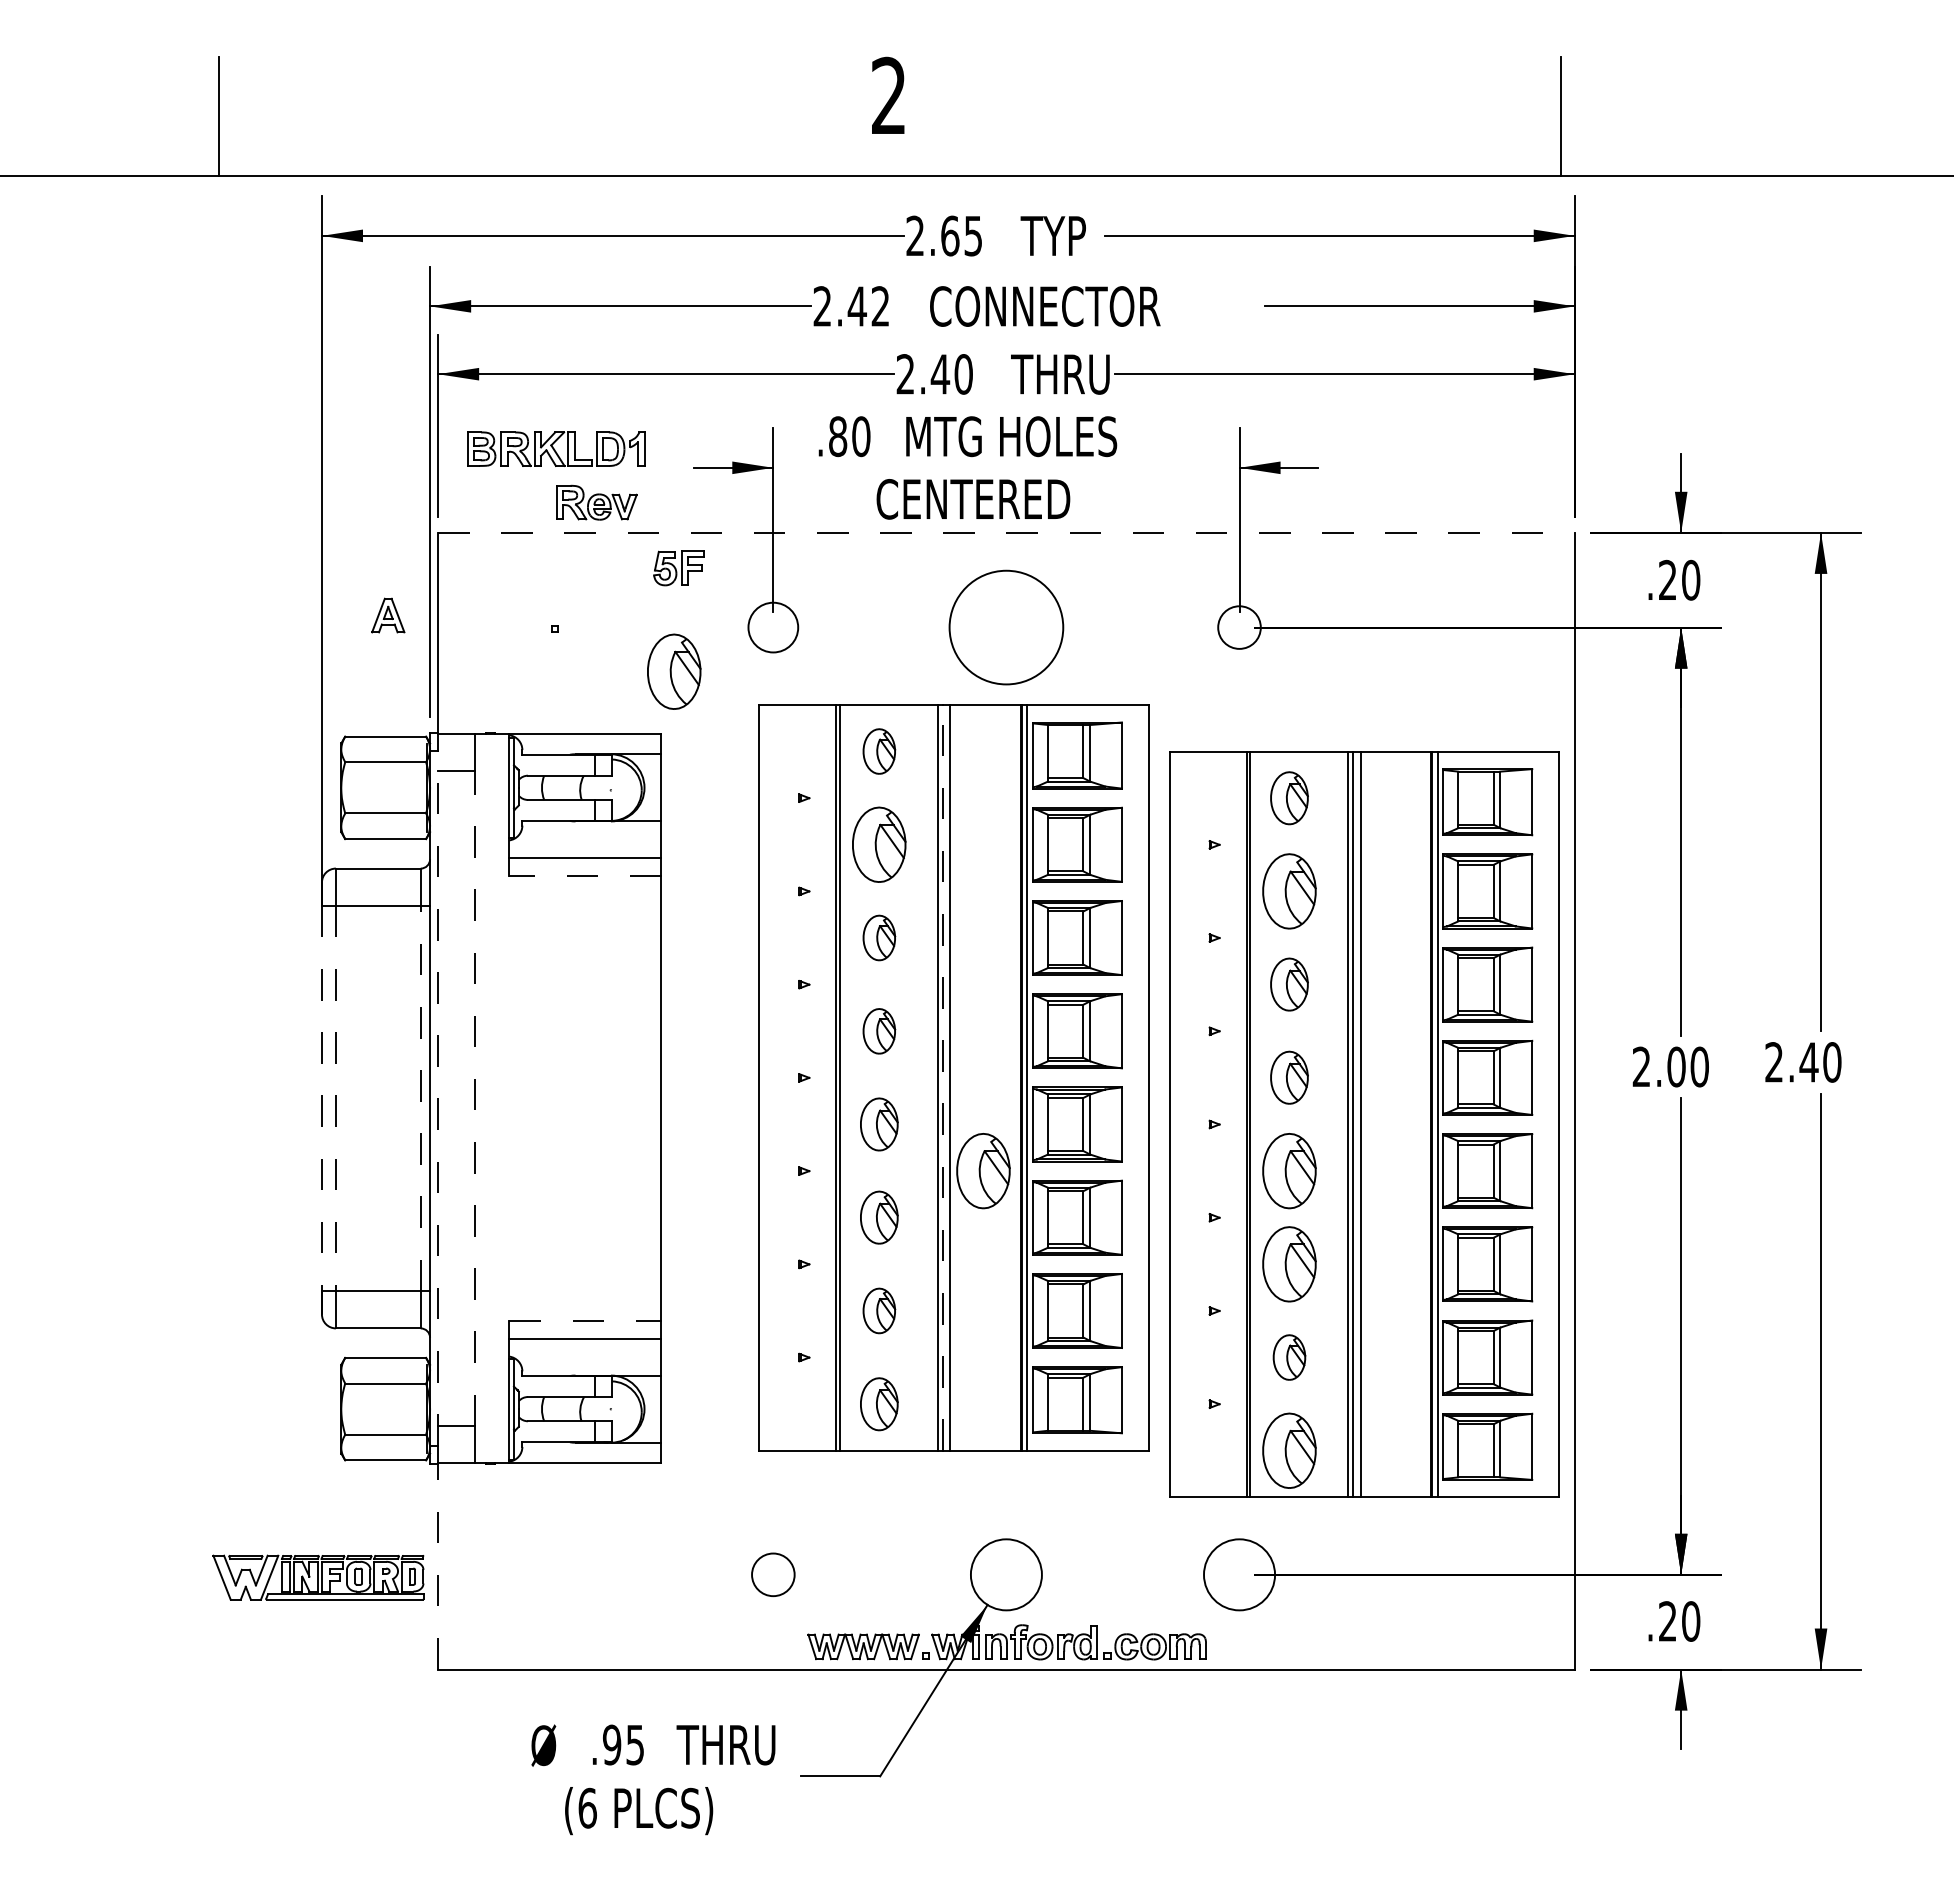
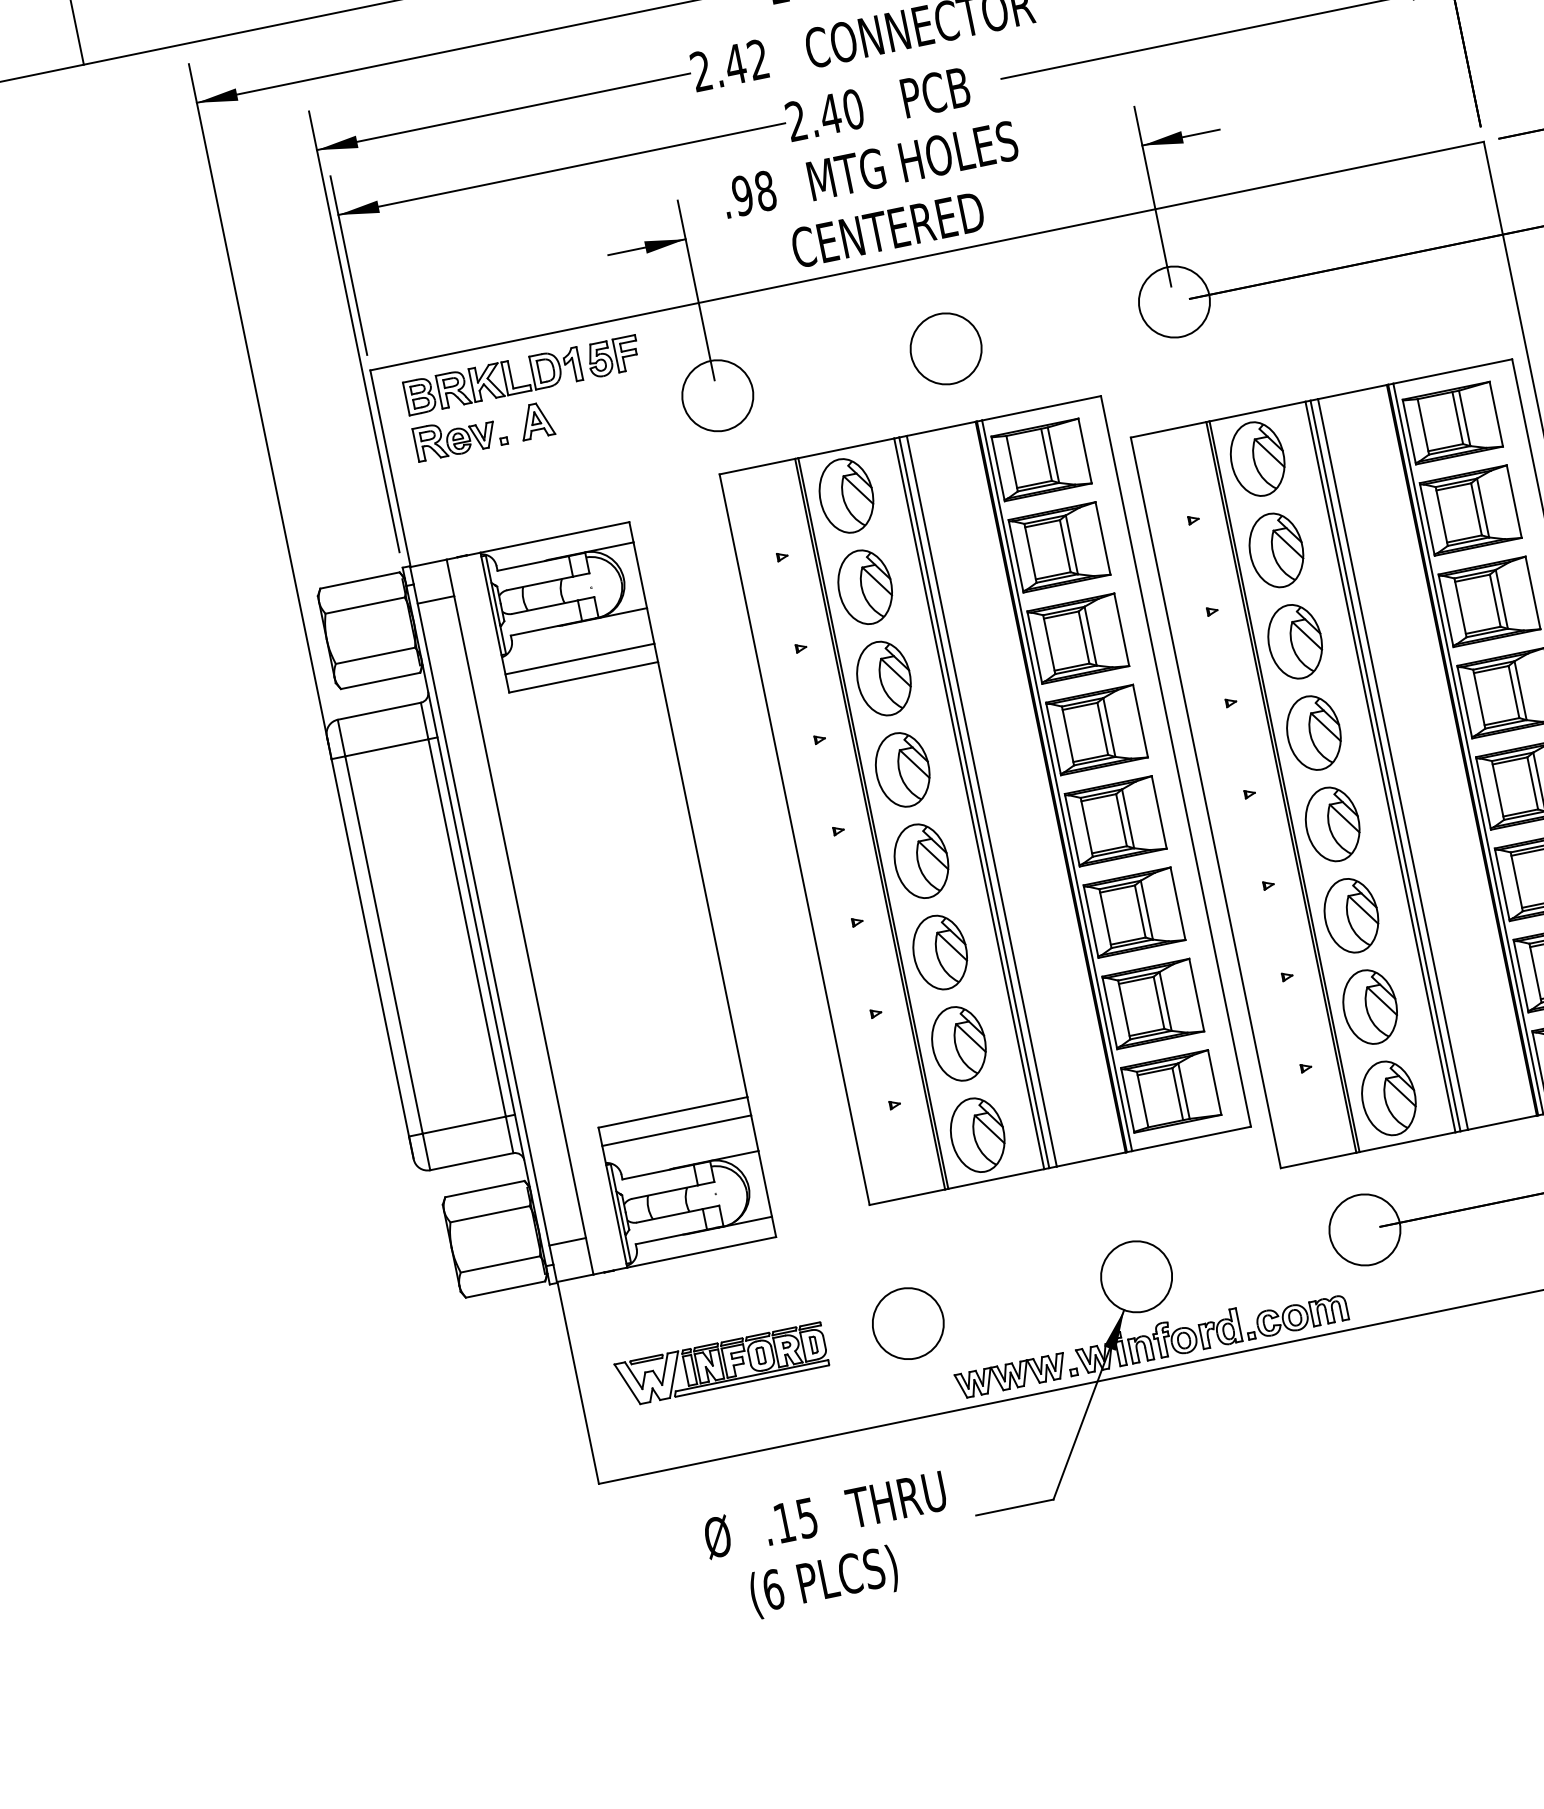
text: (1060, 374) -> (948, 90), THRU -> PCB
text: (849, 436) -> (753, 193), .80 -> .98
part: (556, 448) -> (493, 380), moved
part: (596, 502) -> (454, 437), moved
line: (1006, 532) -> (927, 255), dashed -> solid
part: (388, 615) -> (536, 420), moved
circle: (772, 627) -> (716, 395), size x1.43
circle: (1005, 627) -> (945, 349), size x0.62
circle: (1239, 627) -> (1174, 301), size x1.67
part: (674, 671) -> (629, 458), removed
part: (879, 751) -> (846, 495), size x1.67
part: (1289, 798) -> (1257, 459), size x1.43
line: (585, 876) -> (583, 677), dashed -> solid
part: (879, 937) -> (884, 678), size x1.67
part: (1289, 984) -> (1295, 641), size x1.43
part: (879, 1031) -> (903, 770), size x1.67
line: (942, 1077) -> (973, 802), dashed -> solid
part: (1289, 1077) -> (1313, 732), size x1.43
line: (321, 1098) -> (369, 947), dashed -> solid
line: (335, 1098) -> (383, 945), dashed -> solid
line: (420, 1098) -> (466, 928), dashed -> solid
line: (437, 1098) -> (483, 924), dashed -> solid
line: (474, 1098) -> (519, 917), dashed -> solid
part: (879, 1124) -> (921, 861), size x1.43
part: (983, 1171) -> (1033, 886), removed
part: (879, 1217) -> (940, 952), size x1.43
part: (879, 1310) -> (959, 1043), size x1.67
line: (585, 1320) -> (673, 1112), dashed -> solid
part: (1289, 1357) -> (1370, 1006), size x1.67
part: (879, 1404) -> (978, 1135), size x1.43
line: (438, 1566) -> (578, 1382), dashed -> solid
circle: (772, 1574) -> (907, 1323), size x1.67
part: (318, 1577) -> (721, 1364), moved
text: (612, 1744) -> (784, 1522), .95 -> .15

